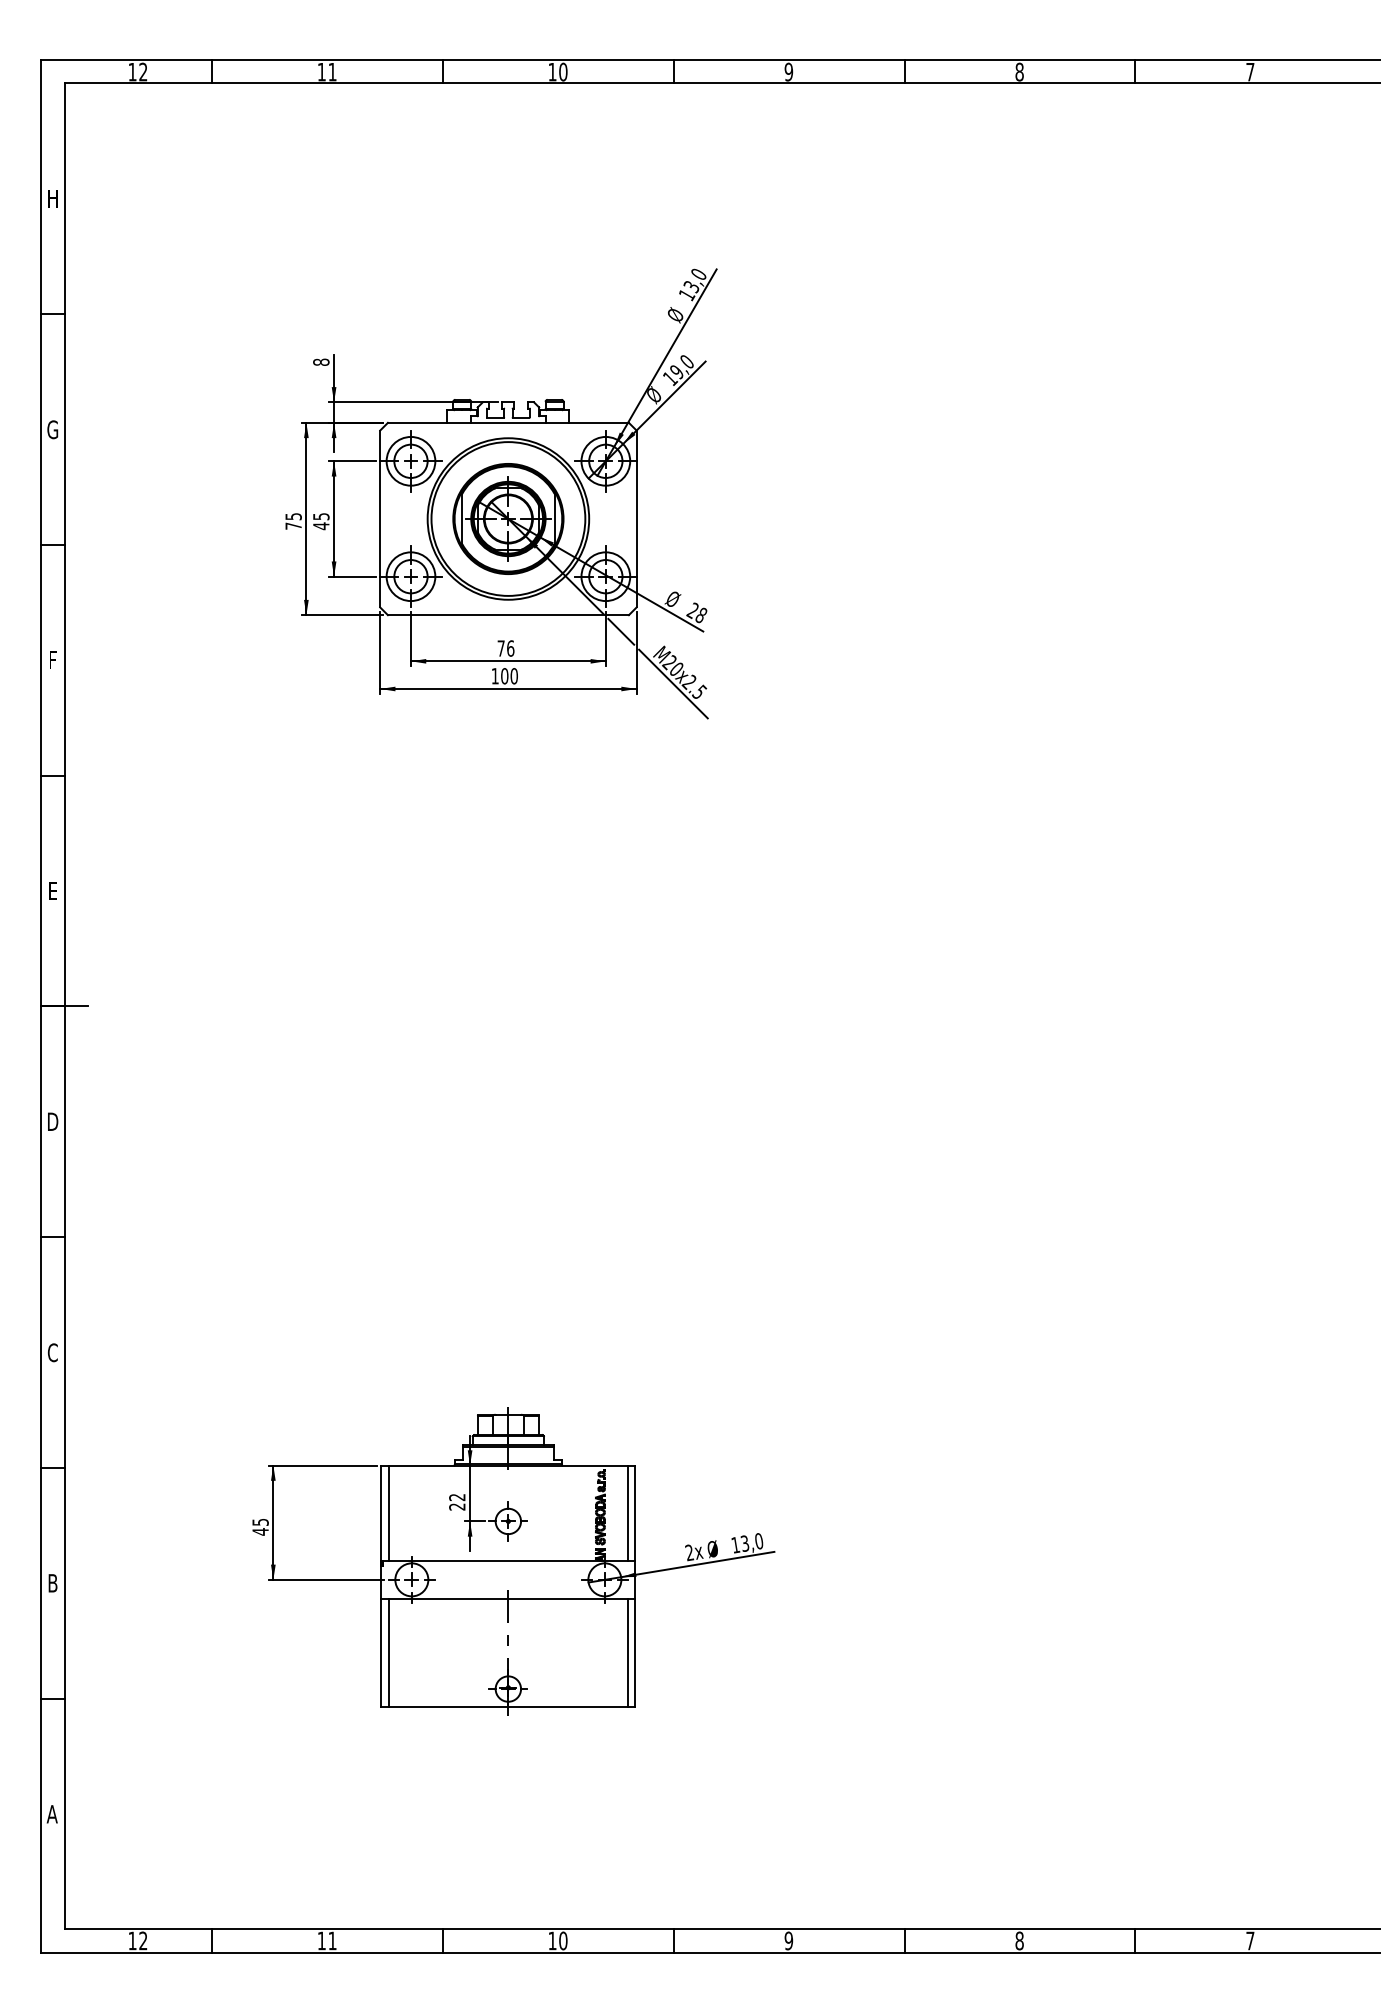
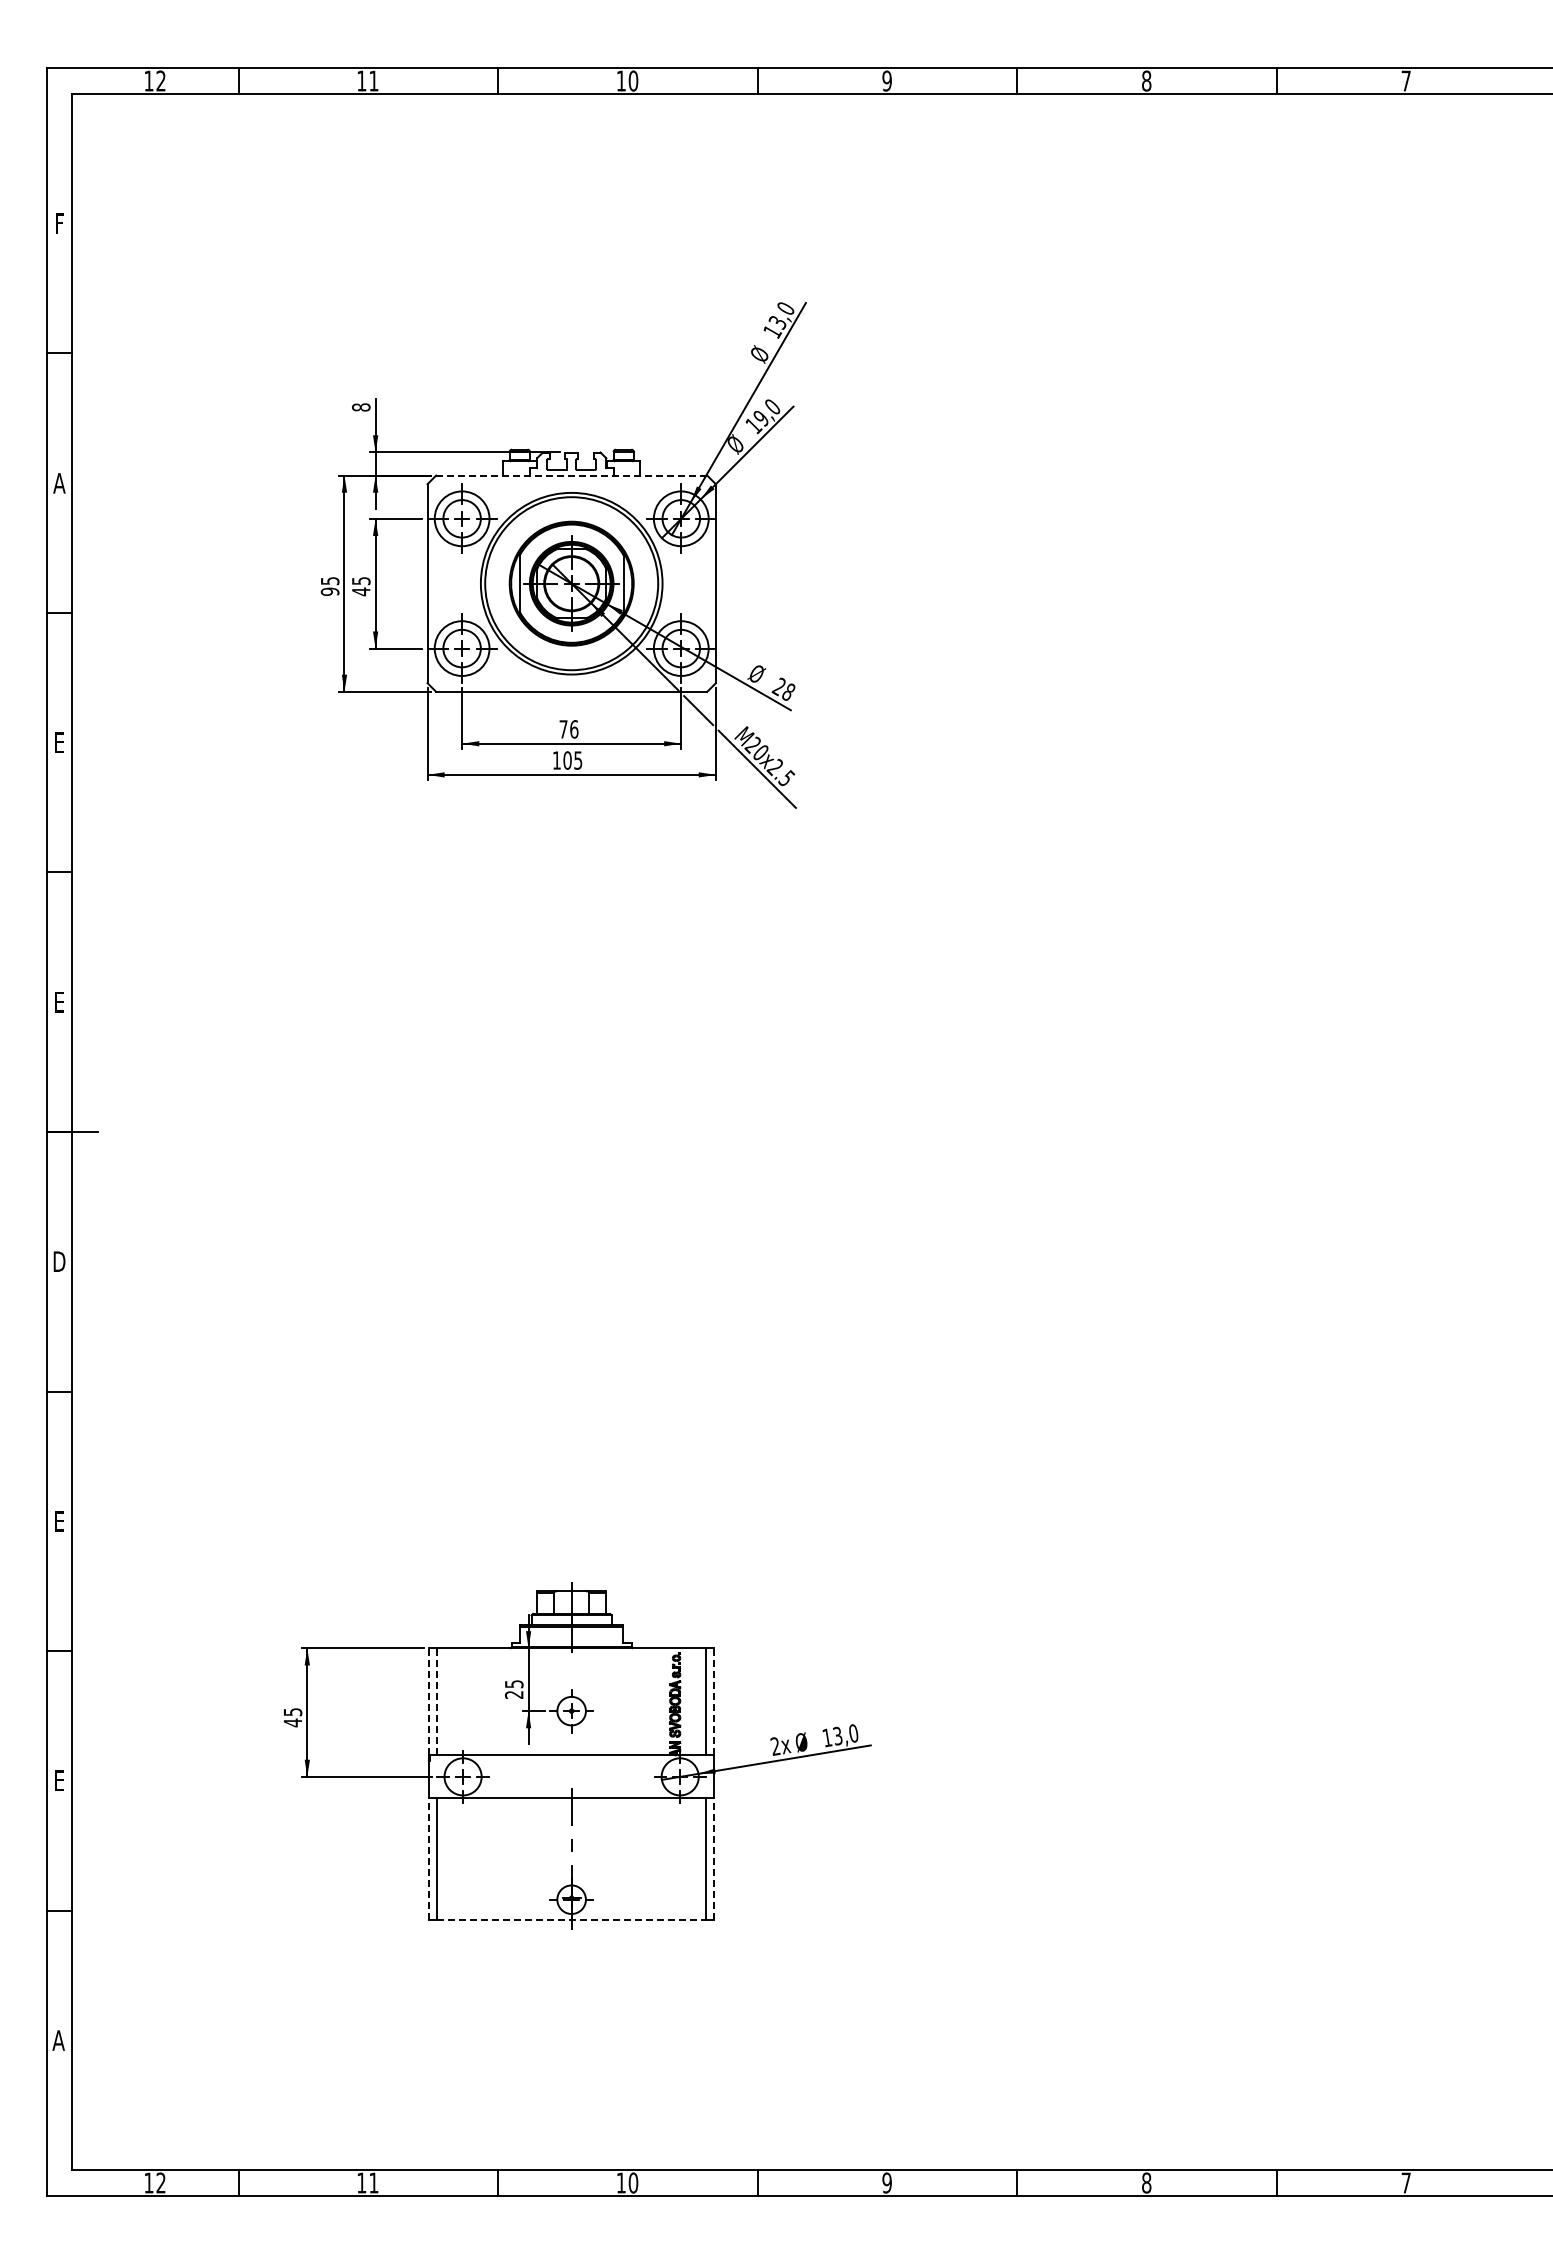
text: (53, 198) -> (59, 223), H -> F
line: (508, 422) -> (571, 475), solid -> dashed
text: (53, 429) -> (59, 482), G -> A
text: (293, 525) -> (329, 591), 75 -> 95
text: (53, 660) -> (59, 742), F -> E
text: (514, 676) -> (578, 760), 100 -> 105
text: (52, 1352) -> (58, 1521), C -> E
text: (456, 1497) -> (513, 1684), 22 -> 25
line: (381, 1512) -> (428, 1701), solid -> dashed
line: (389, 1512) -> (437, 1701), solid -> dashed
line: (635, 1512) -> (714, 1701), solid -> dashed
text: (53, 1583) -> (59, 1780), B -> E
line: (381, 1653) -> (428, 1859), solid -> dashed
line: (635, 1653) -> (714, 1859), solid -> dashed
line: (509, 1706) -> (572, 1919), solid -> dashed

